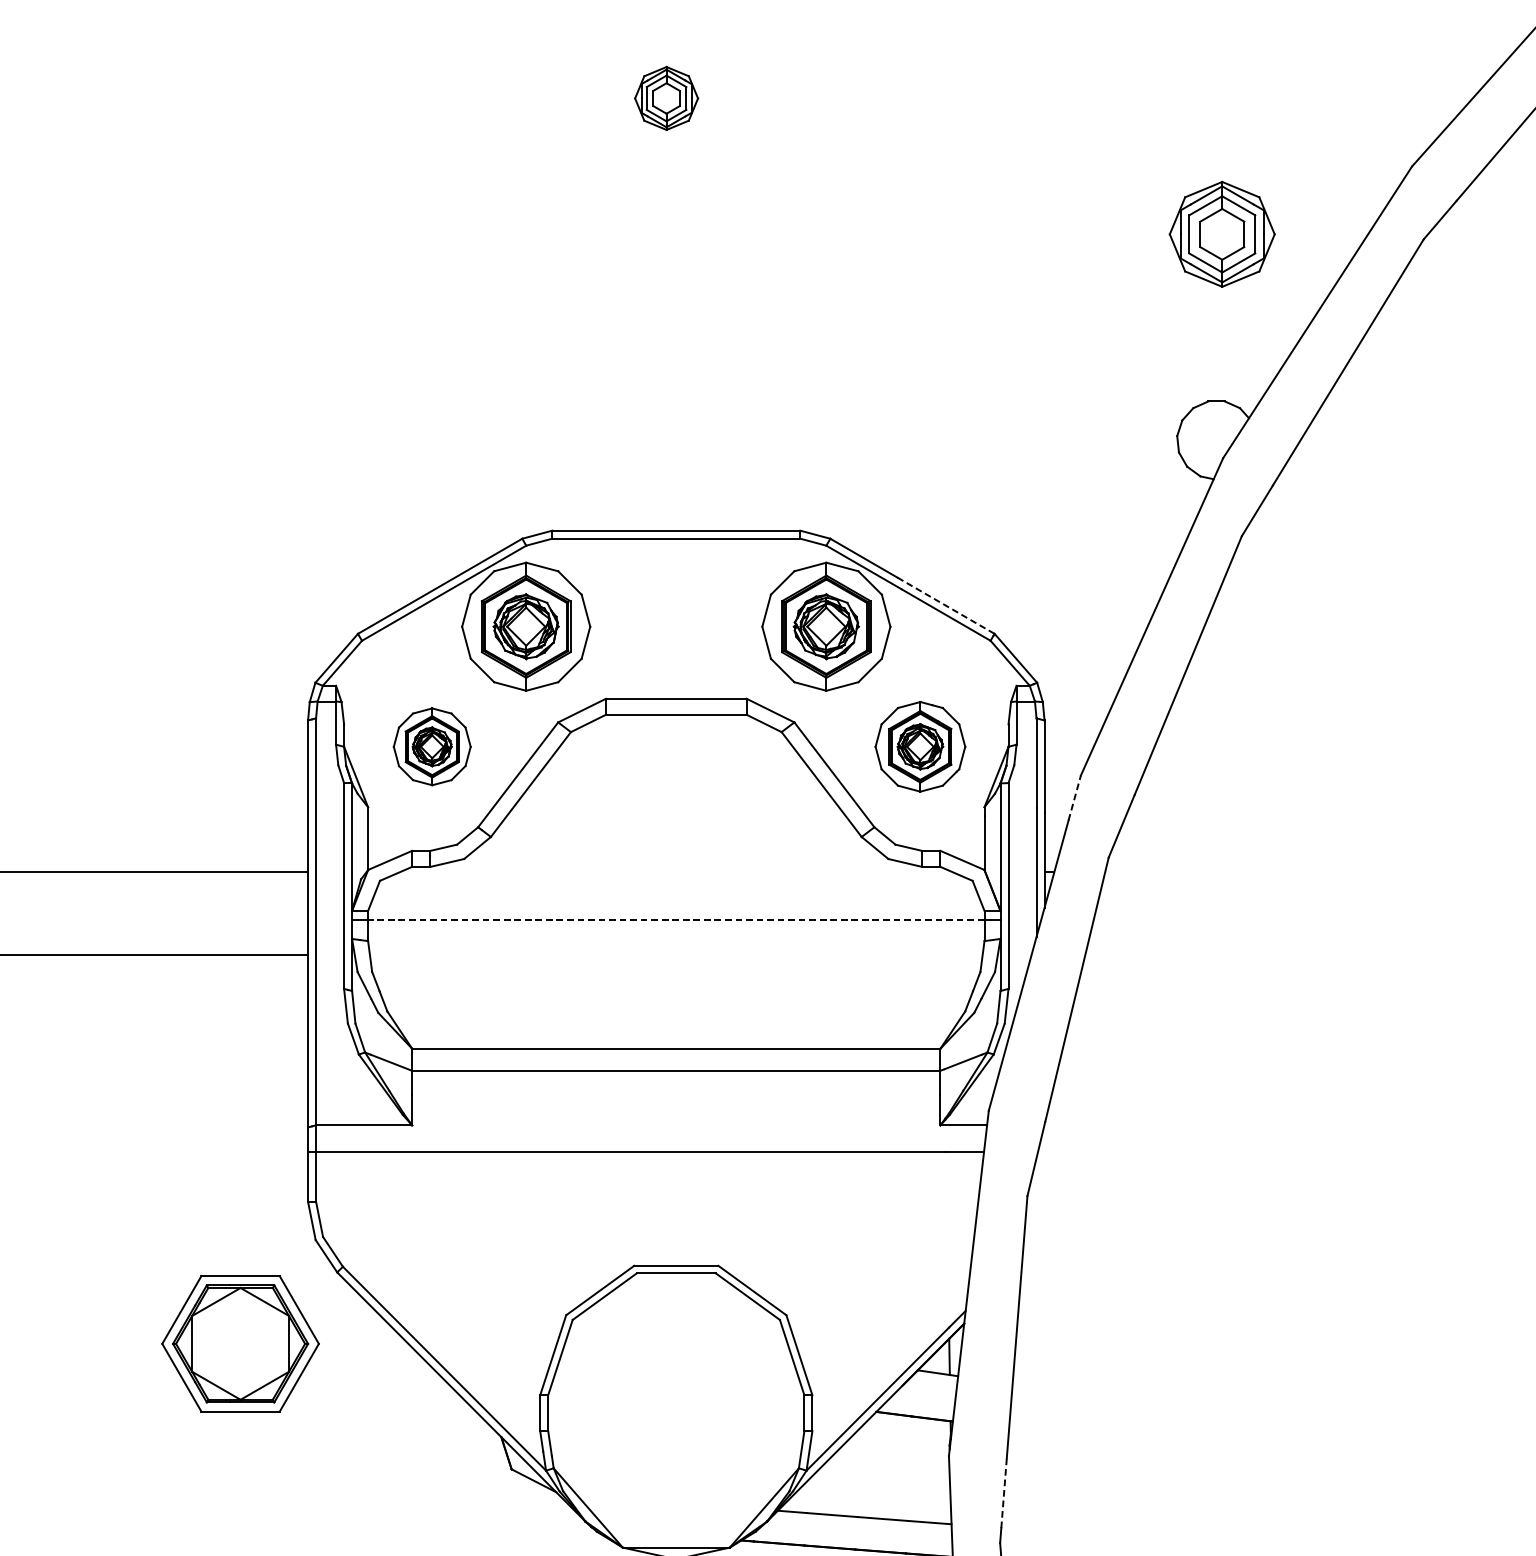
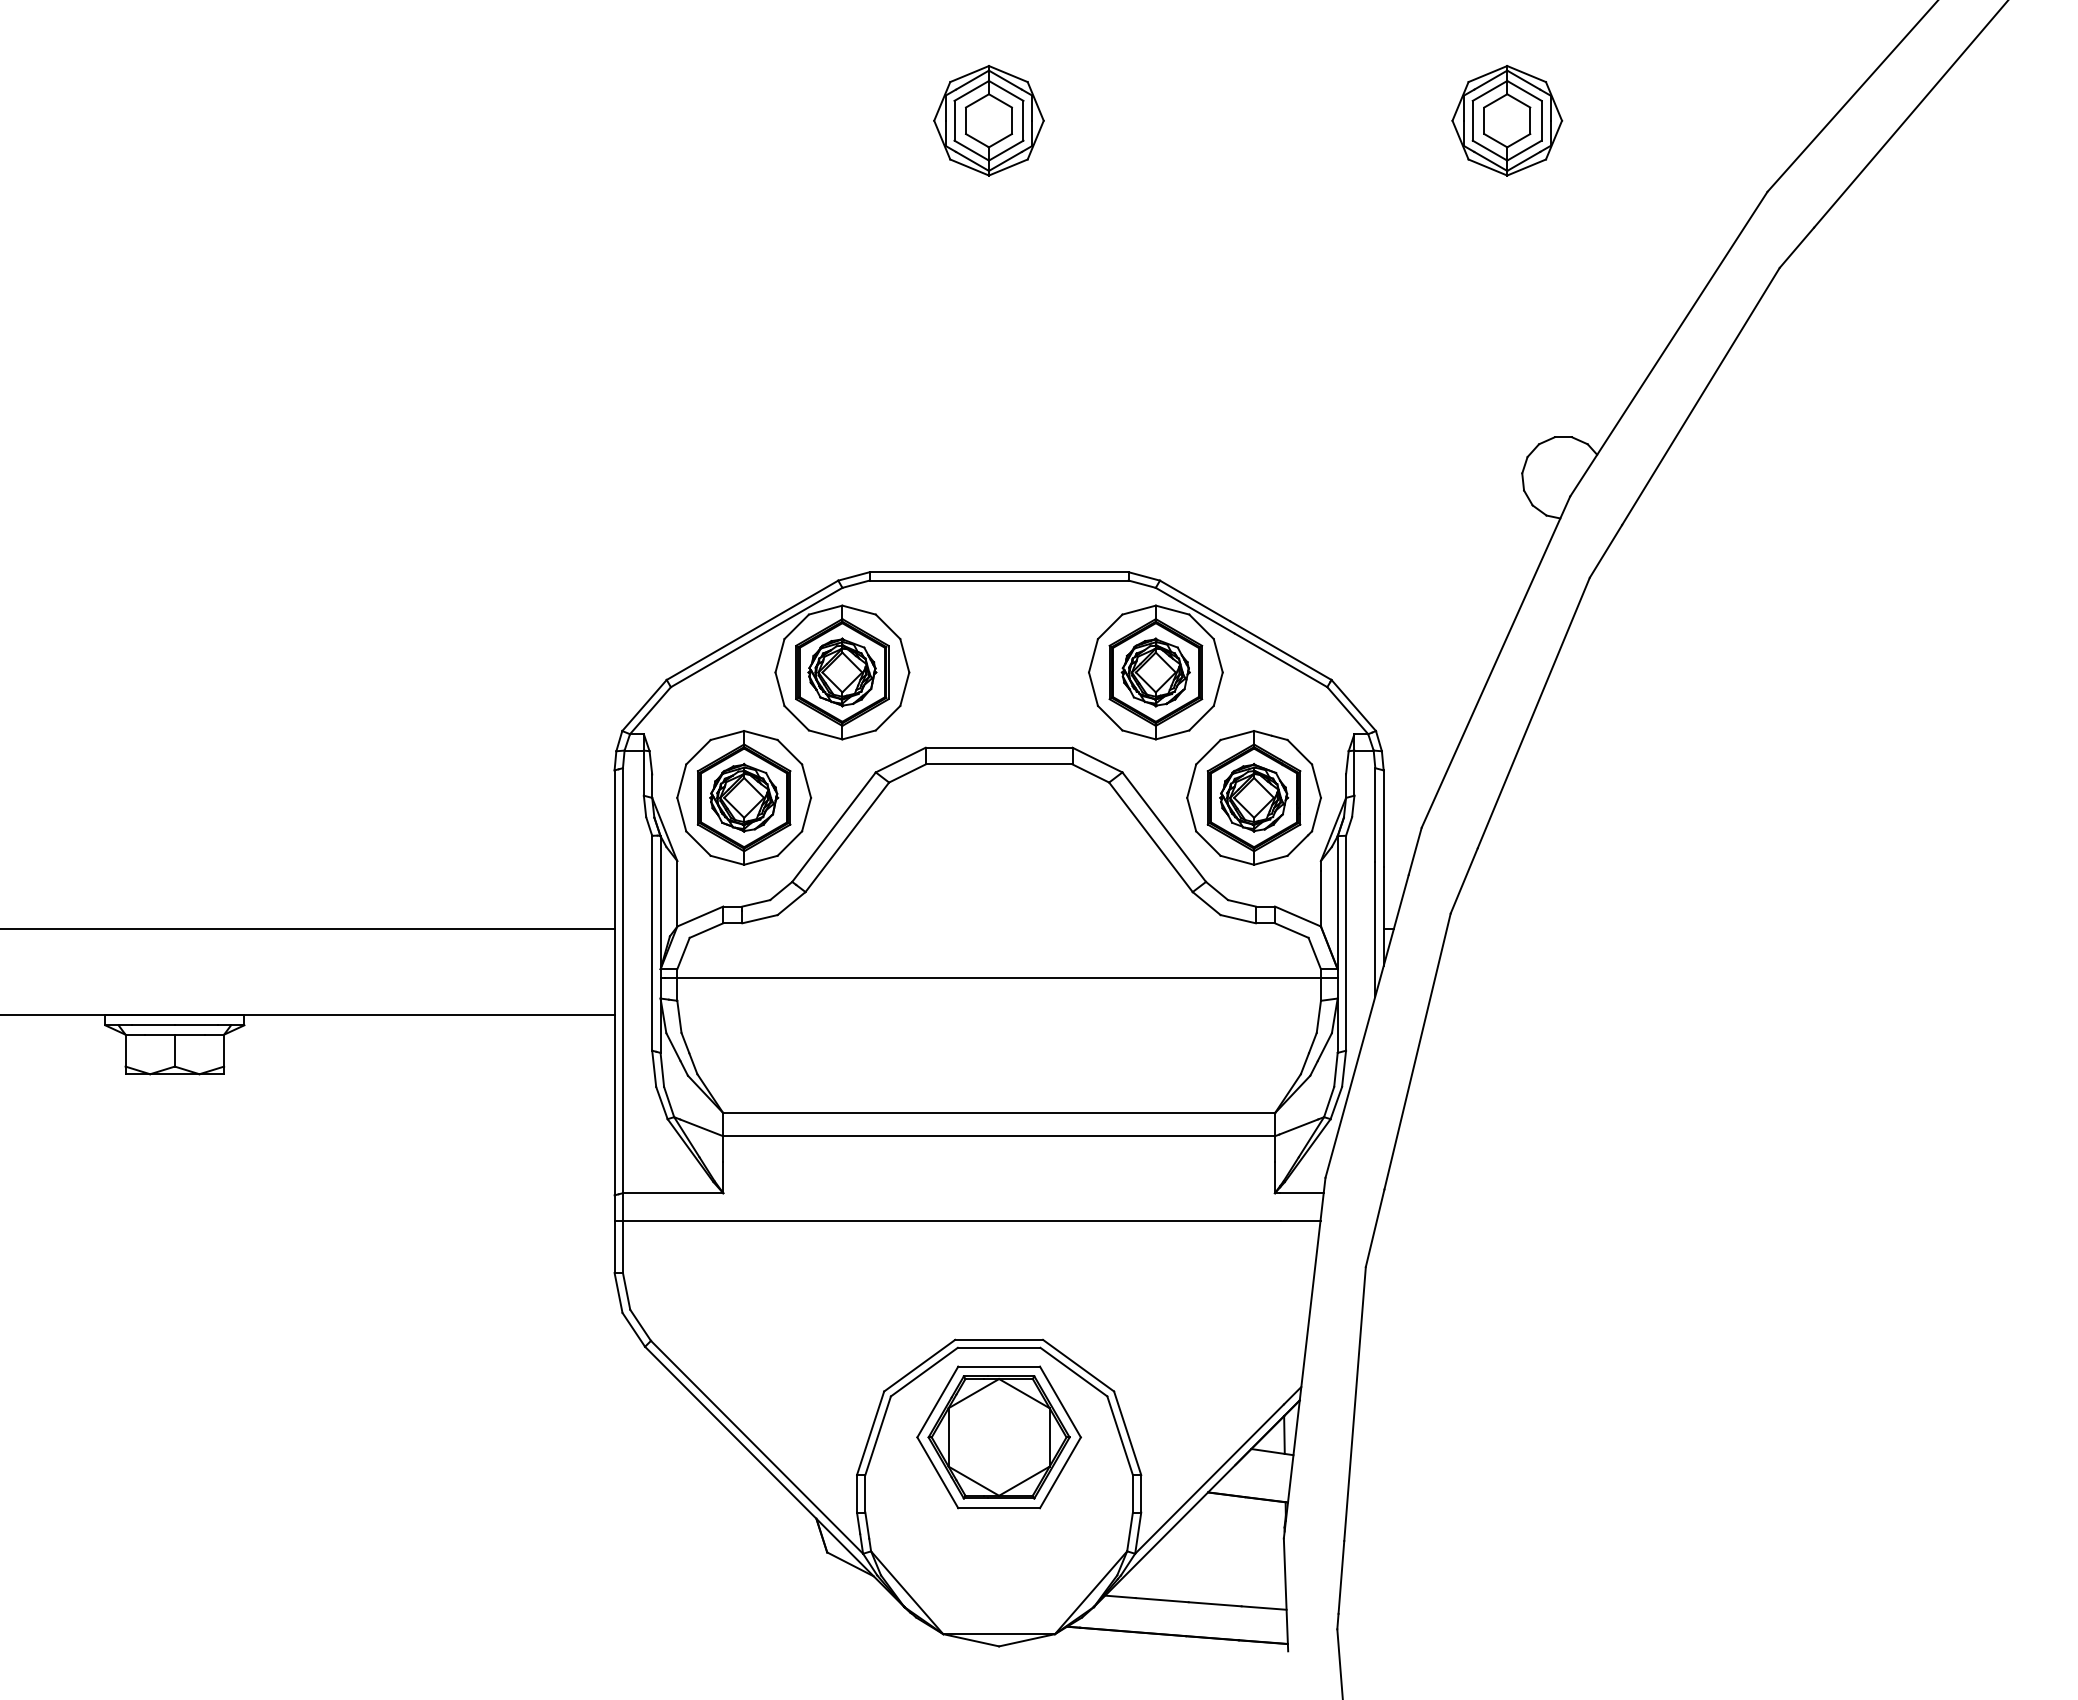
part: (666, 98) -> (988, 120), size x1.67
part: (1222, 234) -> (1507, 120), moved
line: (945, 605) -> (1280, 650), dashed -> solid
part: (432, 746) -> (744, 797), size x1.67
part: (919, 746) -> (1253, 797), size x1.43
line: (1075, 797) -> (1415, 850), dashed -> solid
line: (676, 919) -> (999, 978), dashed -> solid
part: (239, 1343) -> (998, 1437), moved
line: (1004, 1493) -> (1341, 1577), dashed -> solid

